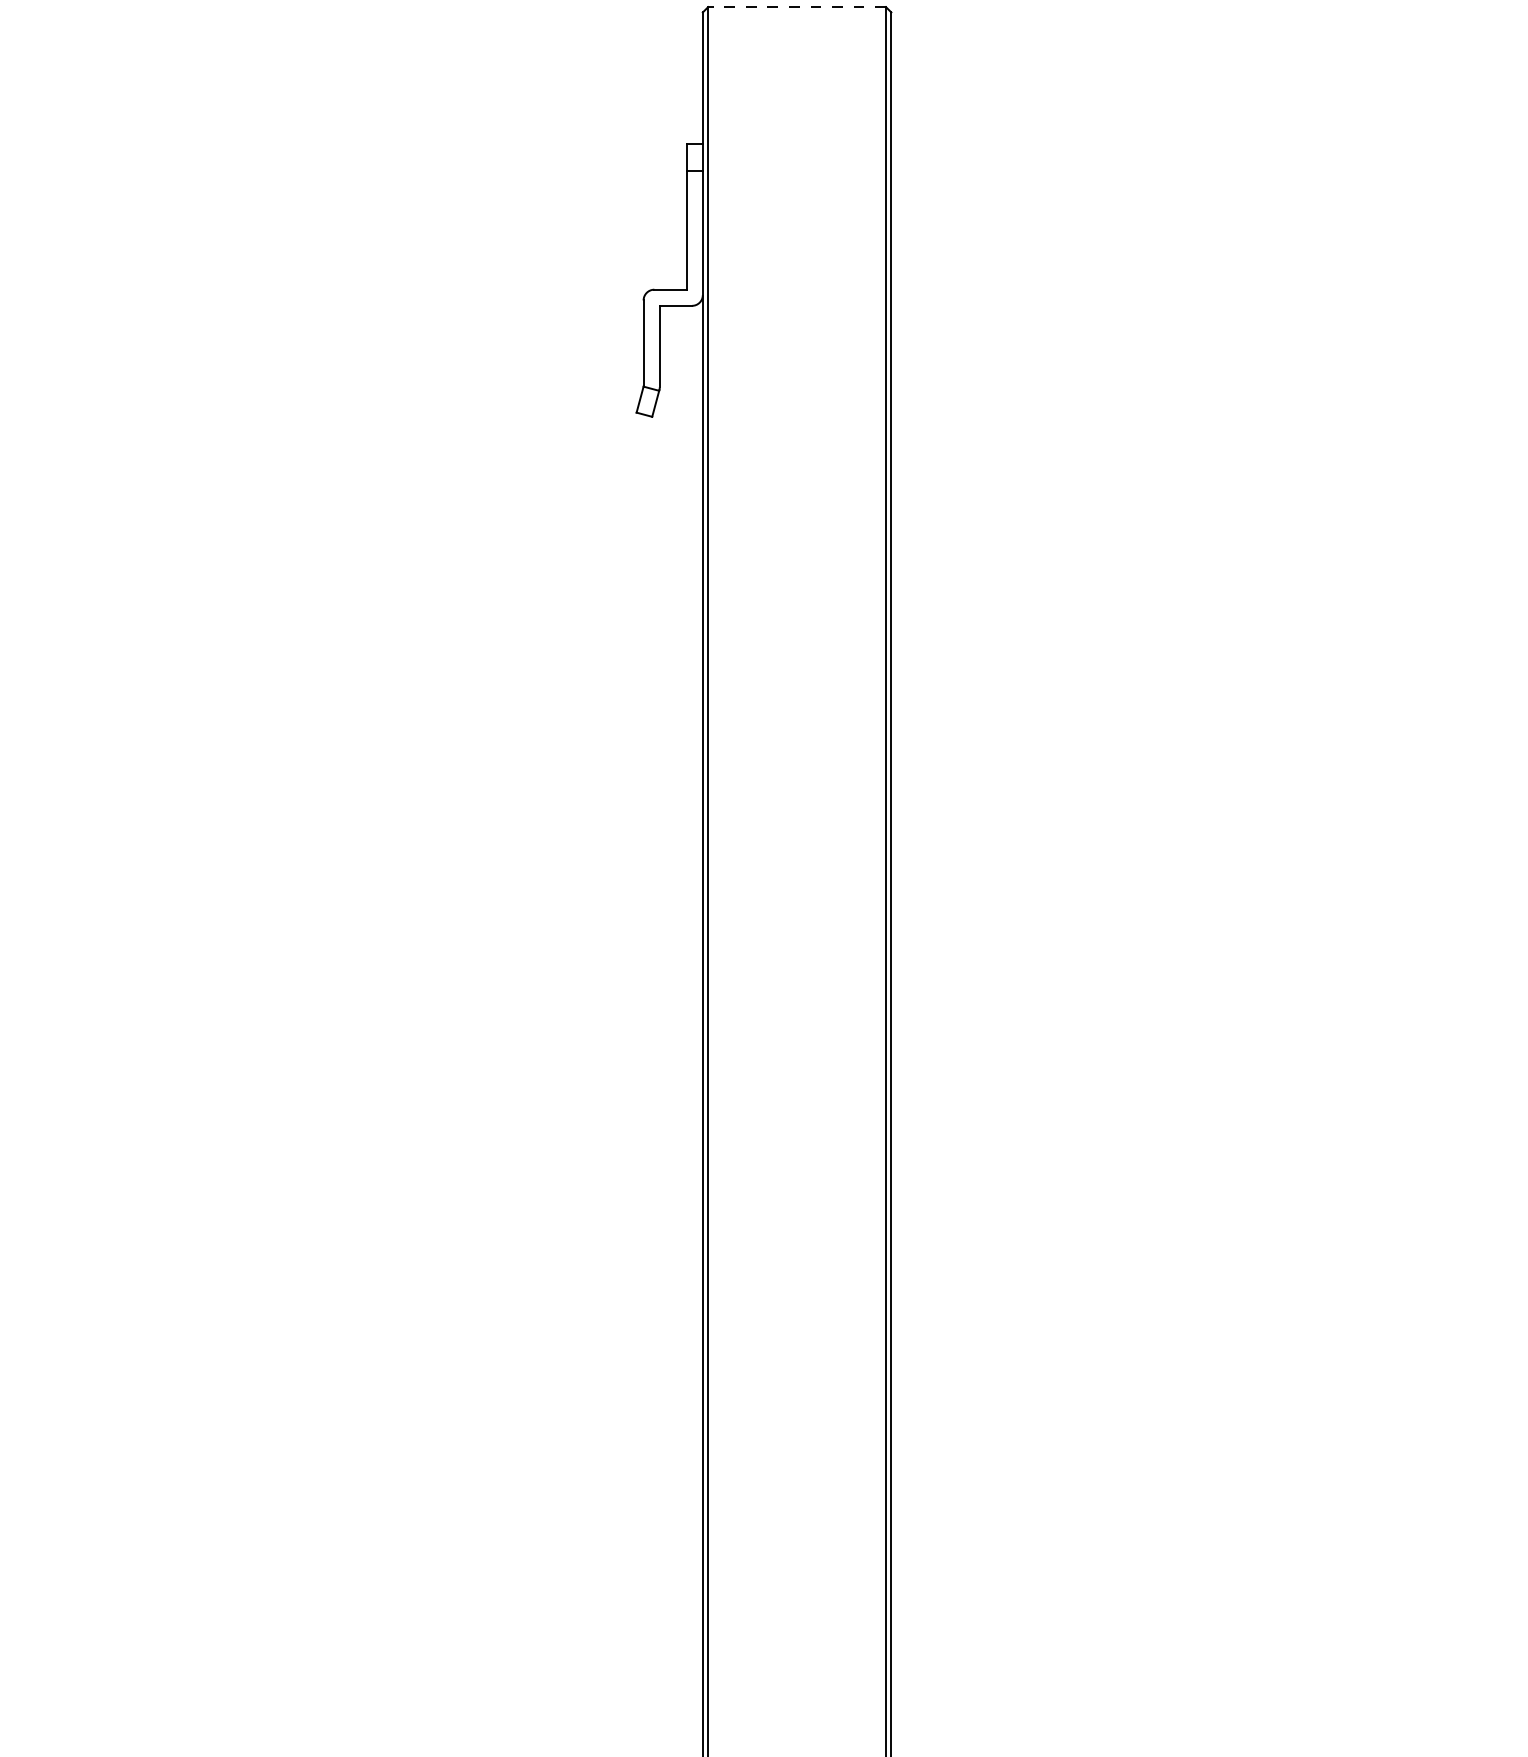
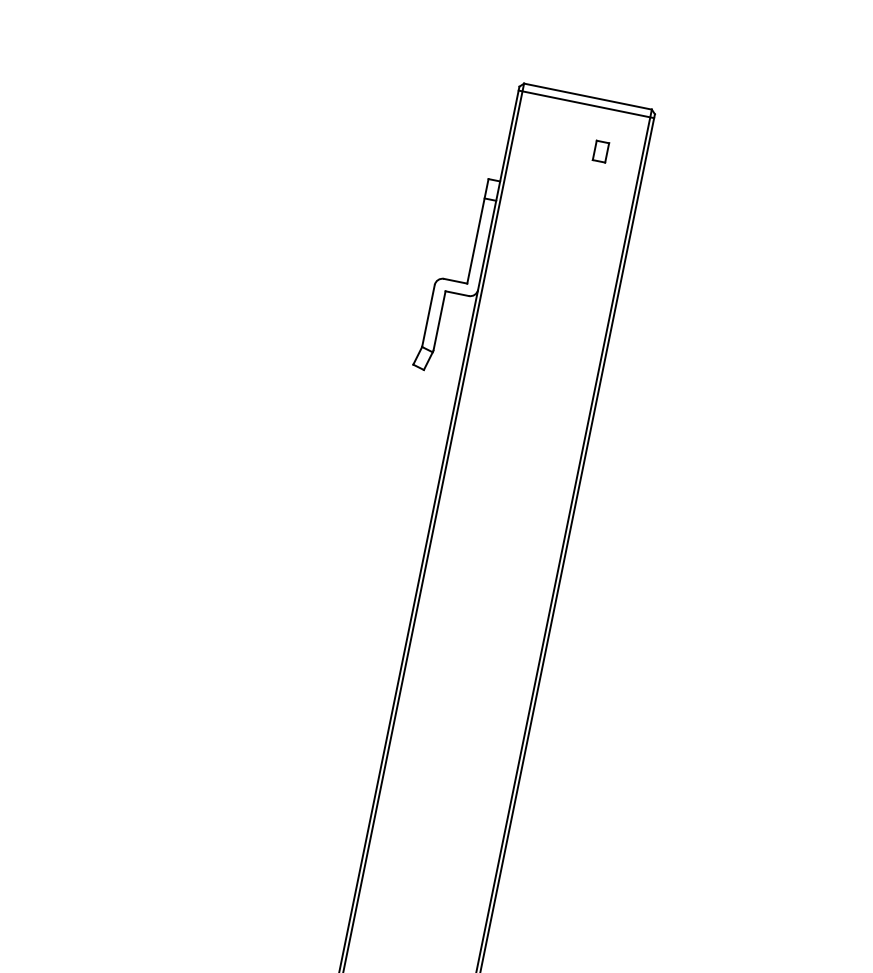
line: (797, 7) -> (588, 96), dashed -> solid
line: (796, 17) -> (586, 104), added
part: (829, 77) -> (600, 151), added

